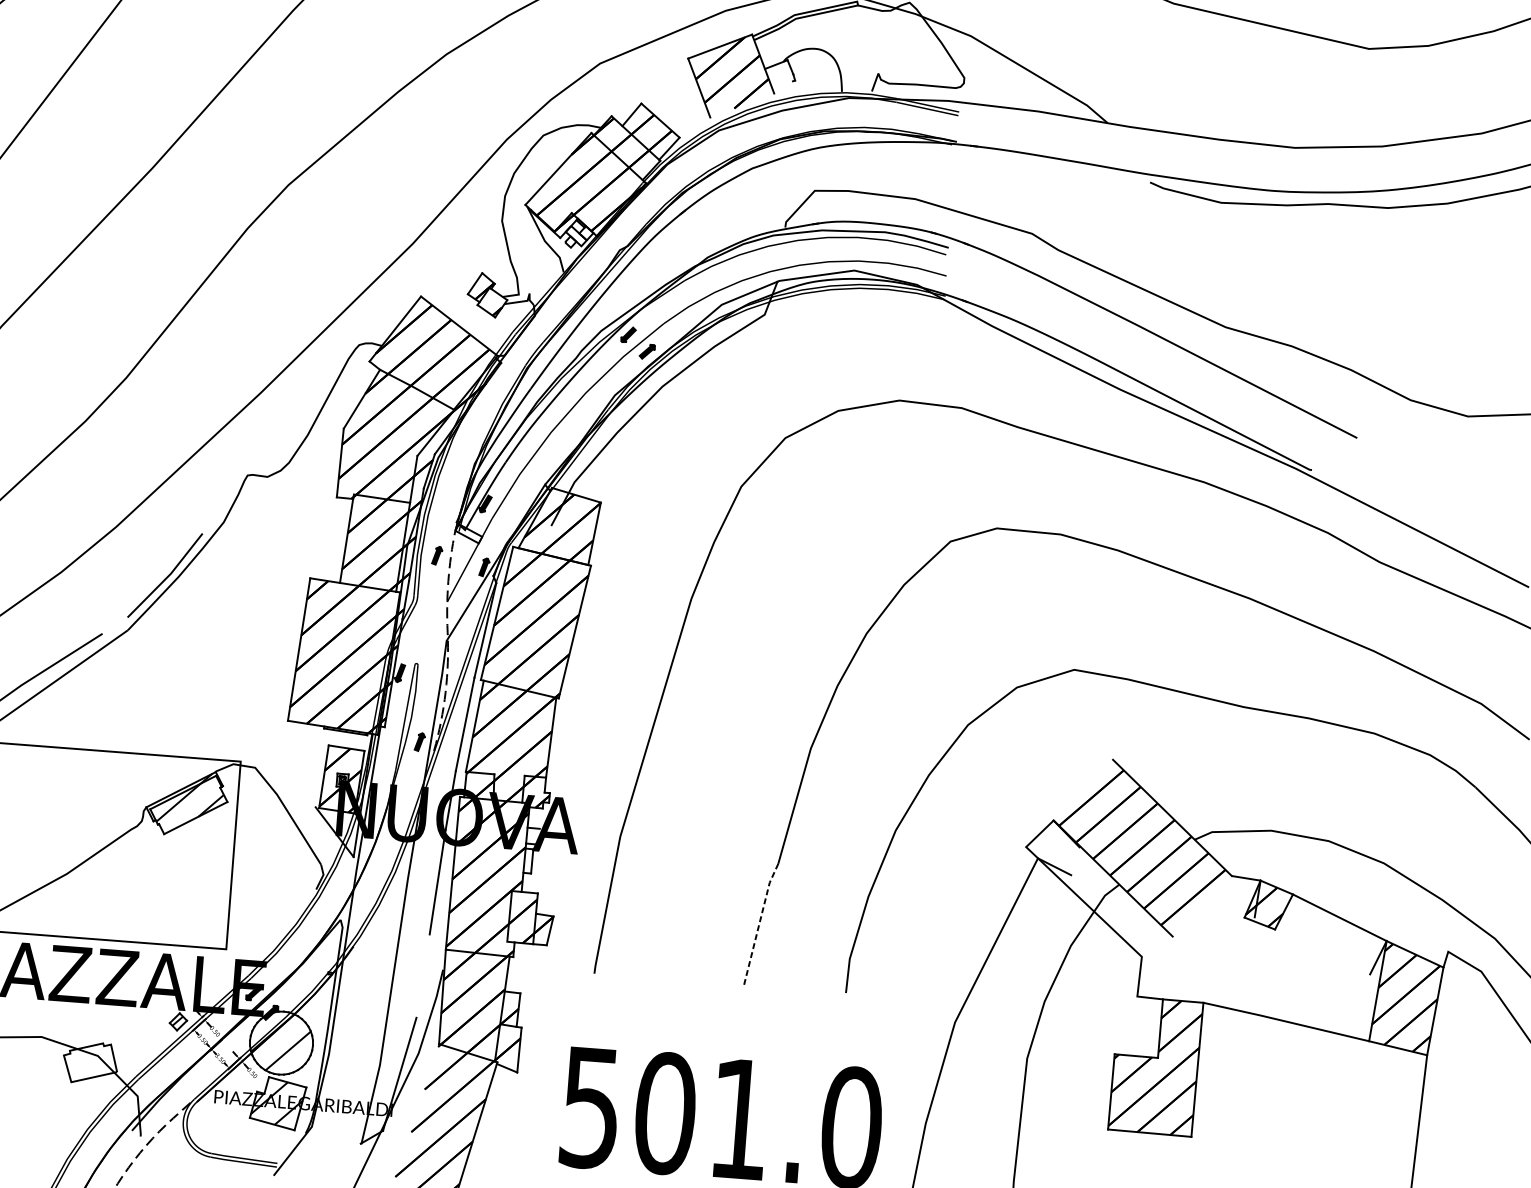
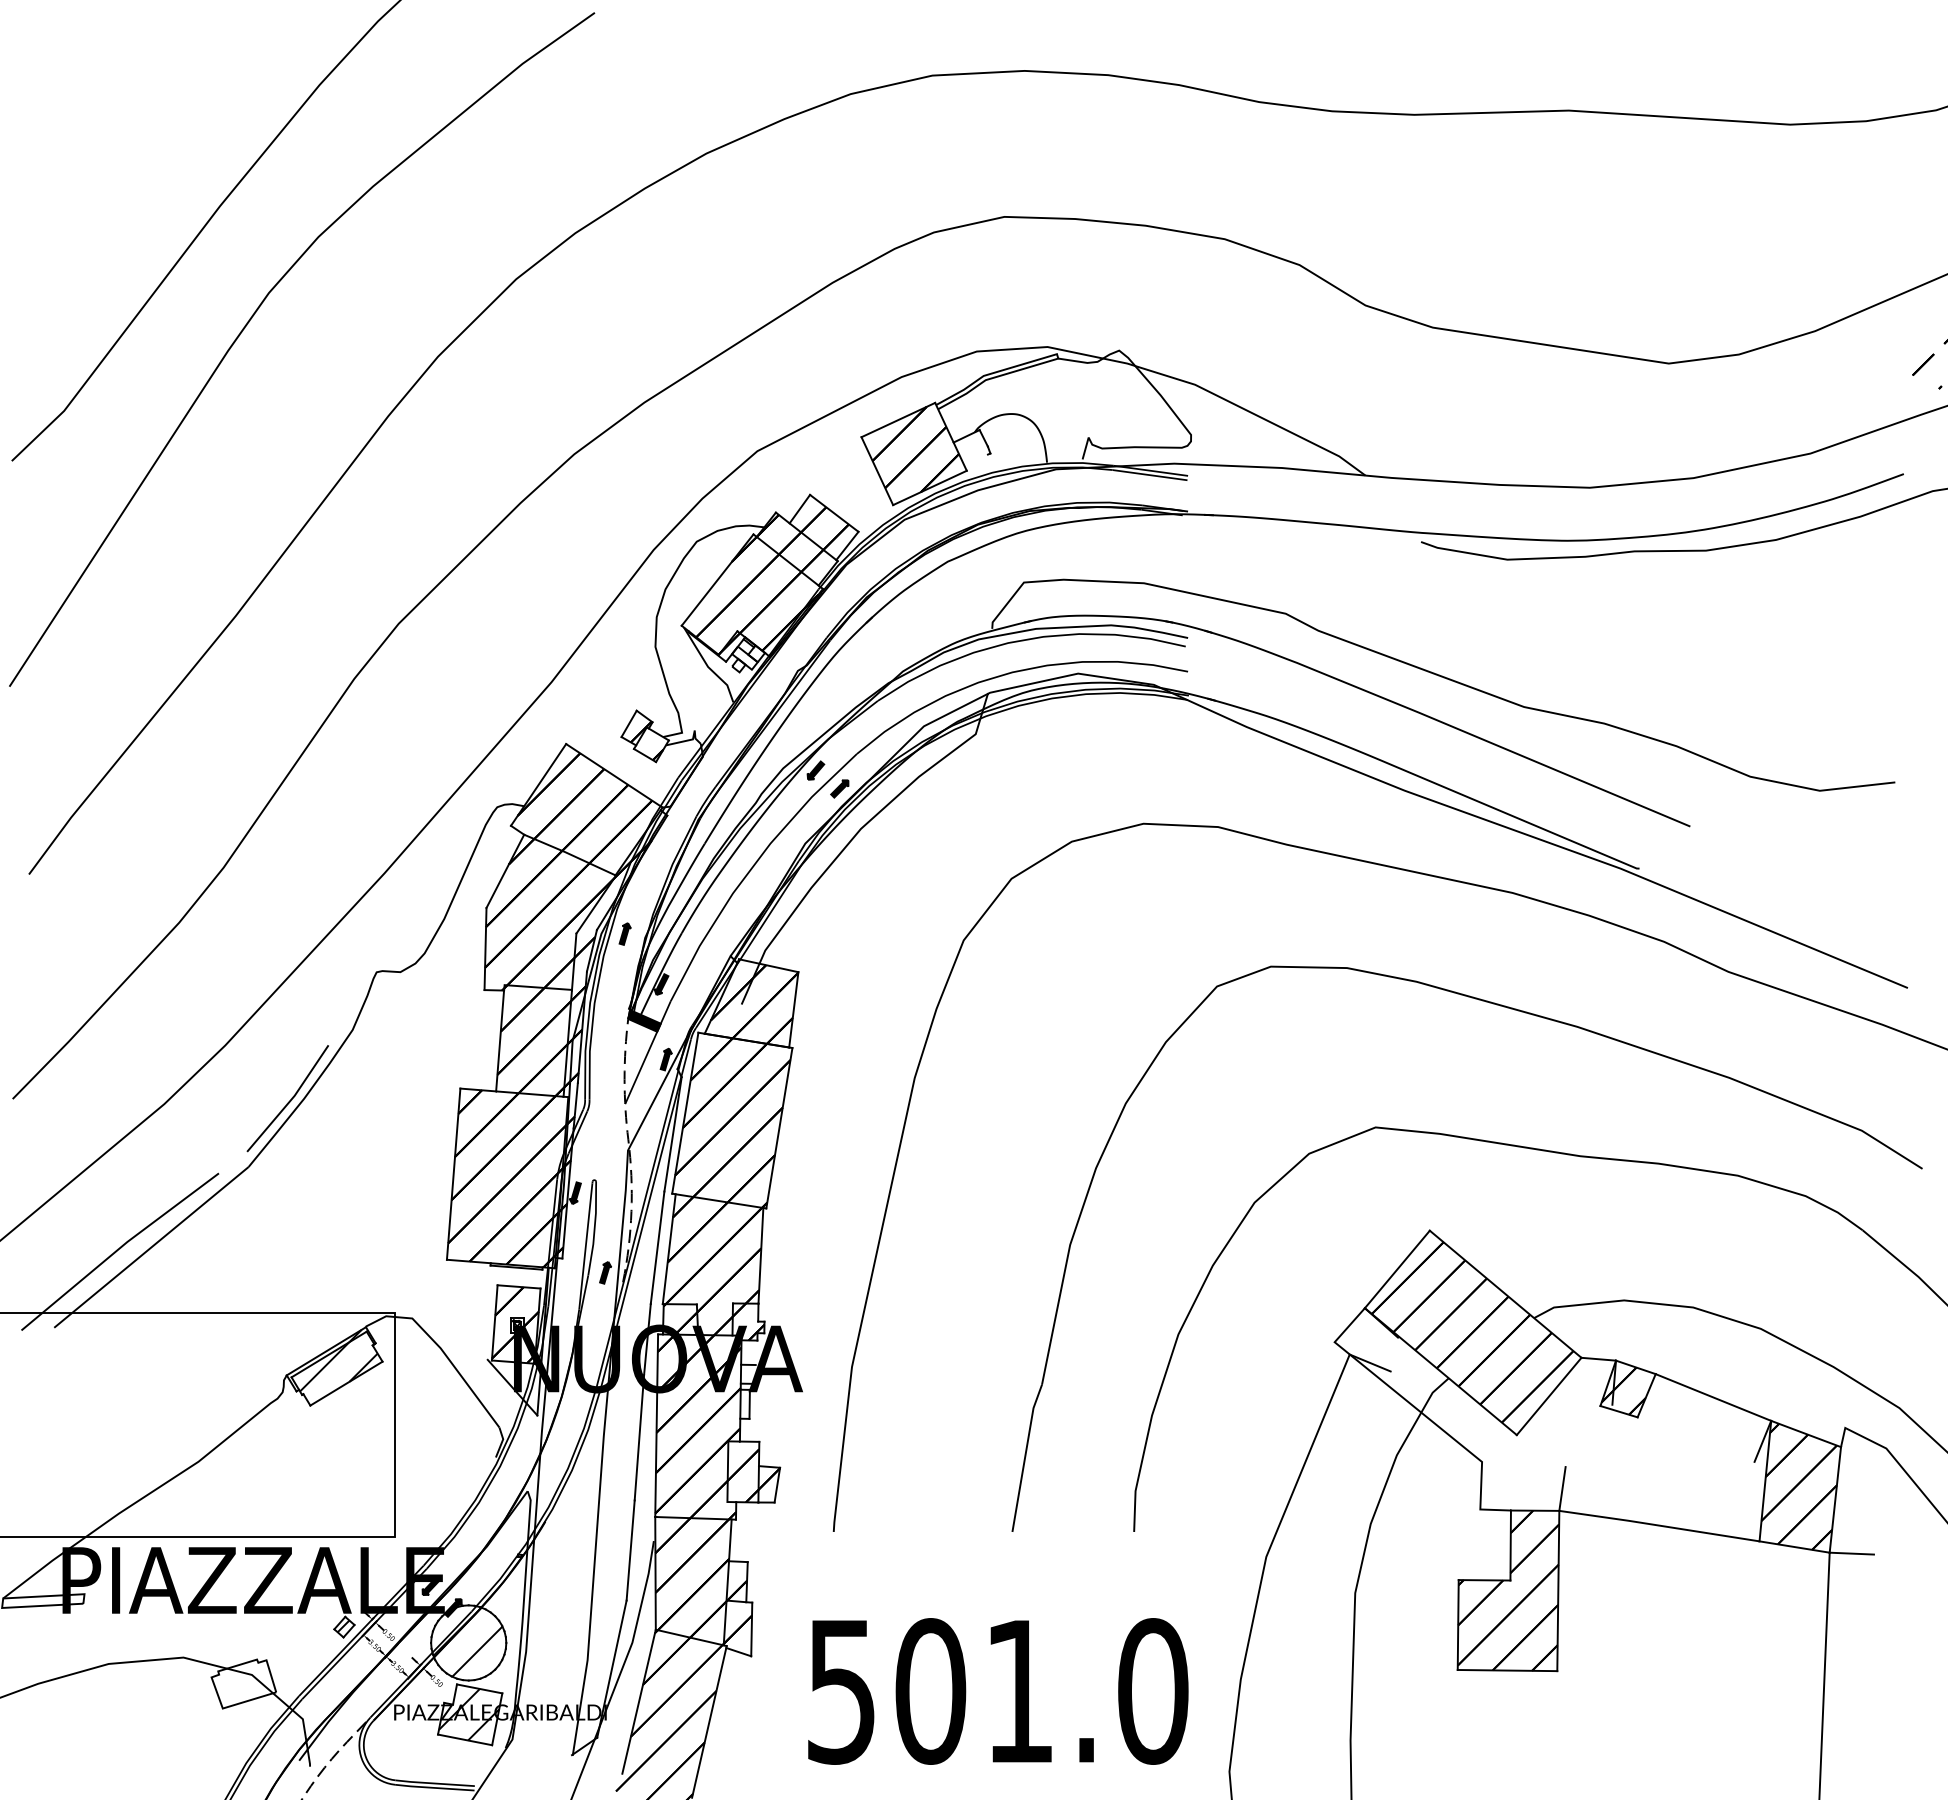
line: (741, 105) -> (929, 487), added
fill: (468, 533) -> (644, 1020), added
part: (436, 555) -> (624, 933), moved
line: (1082, 790) -> (1396, 1269), added
line: (1201, 906) -> (1548, 1396), added
line: (759, 923) -> (1025, 1457), dashed -> solid
line: (422, 976) -> (630, 1550), added
line: (1207, 984) -> (1562, 1488), added
line: (1445, 1057) -> (1851, 1553), added
line: (419, 1103) -> (638, 1701), added

